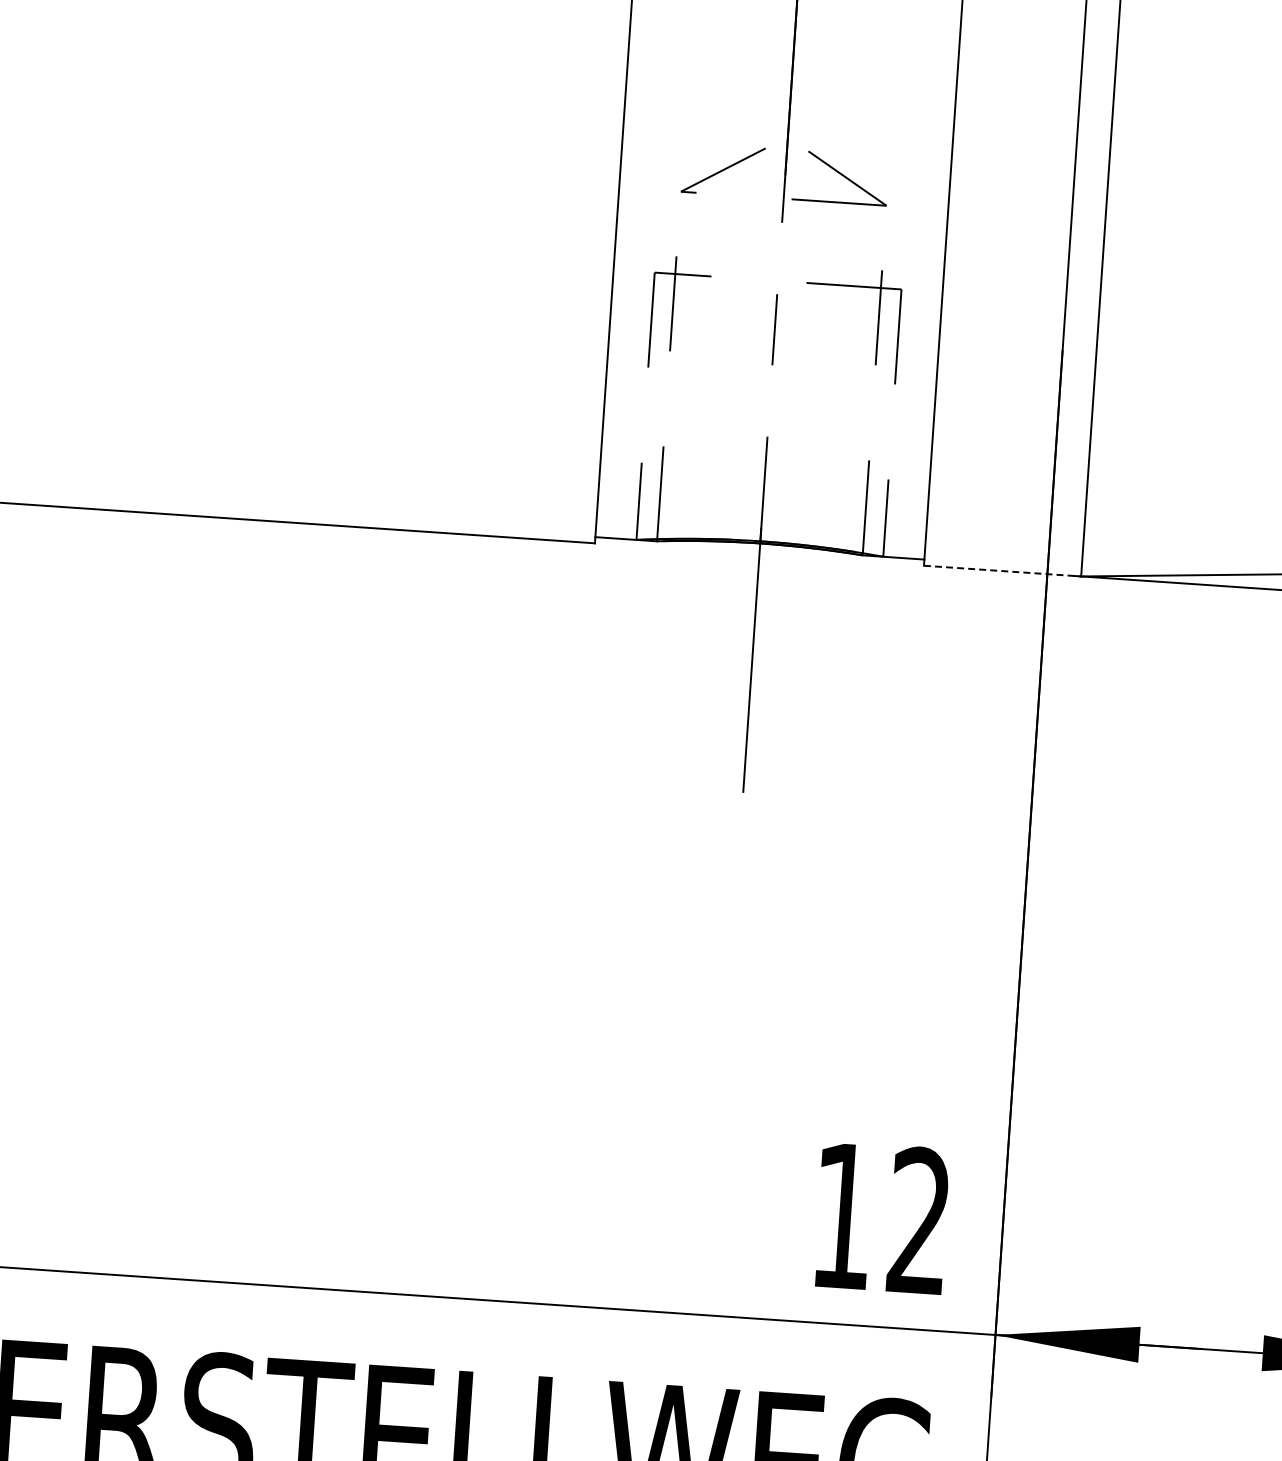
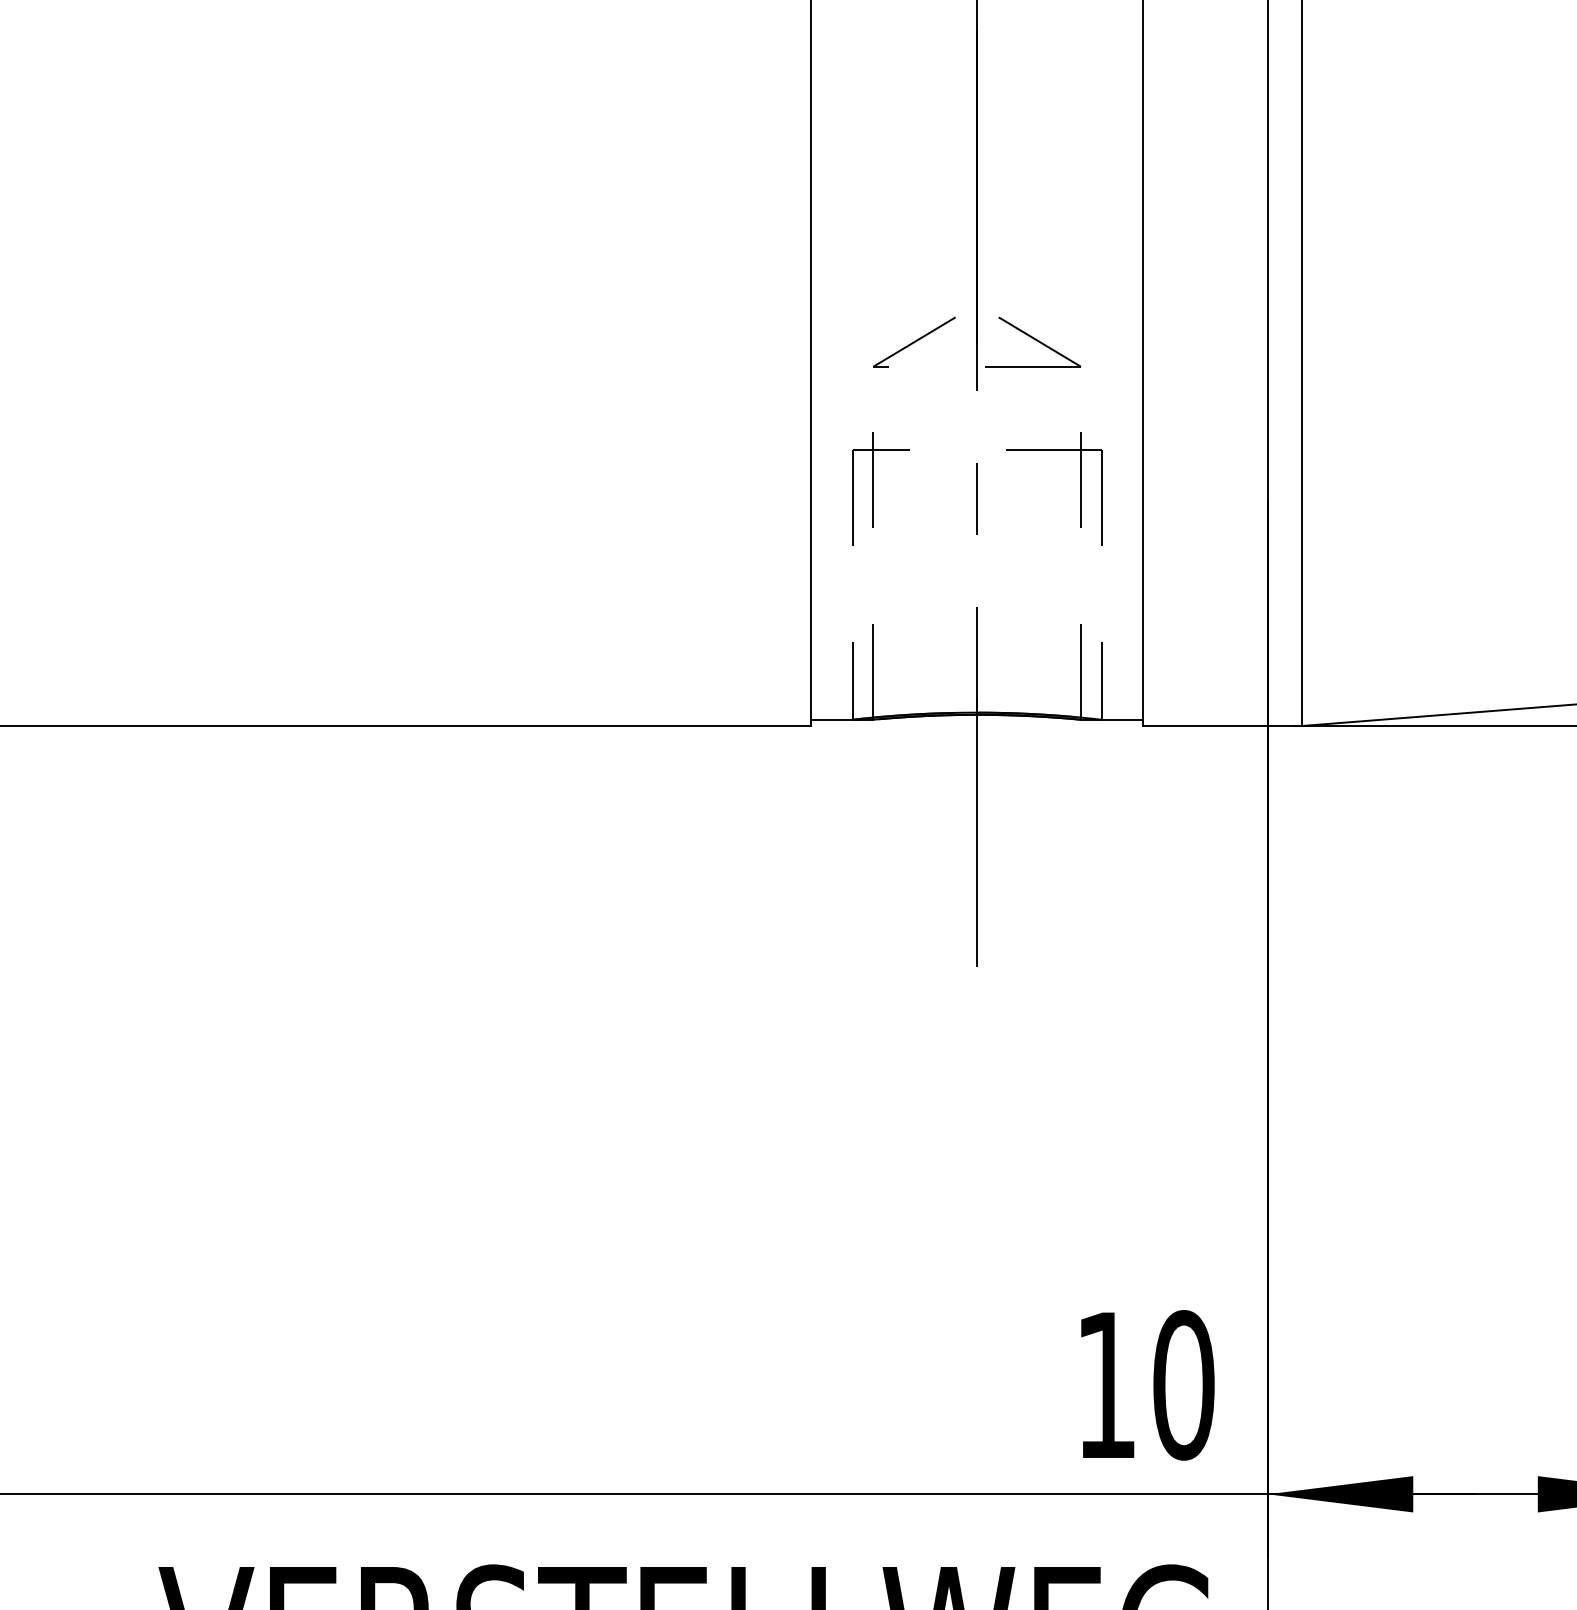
line: (1003, 571) -> (1223, 726), dashed -> solid
text: (919, 1221) -> (1183, 1385), 12 -> 10

